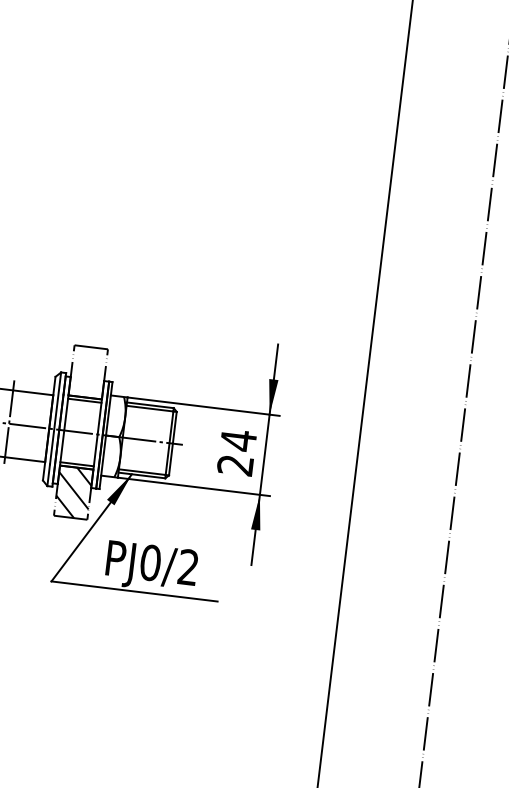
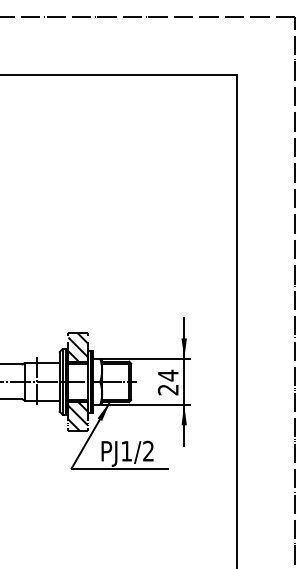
hatch: (87, 371) -> (77, 346), added
text: (150, 561) -> (126, 450), PJ0/2 -> PJ1/2

